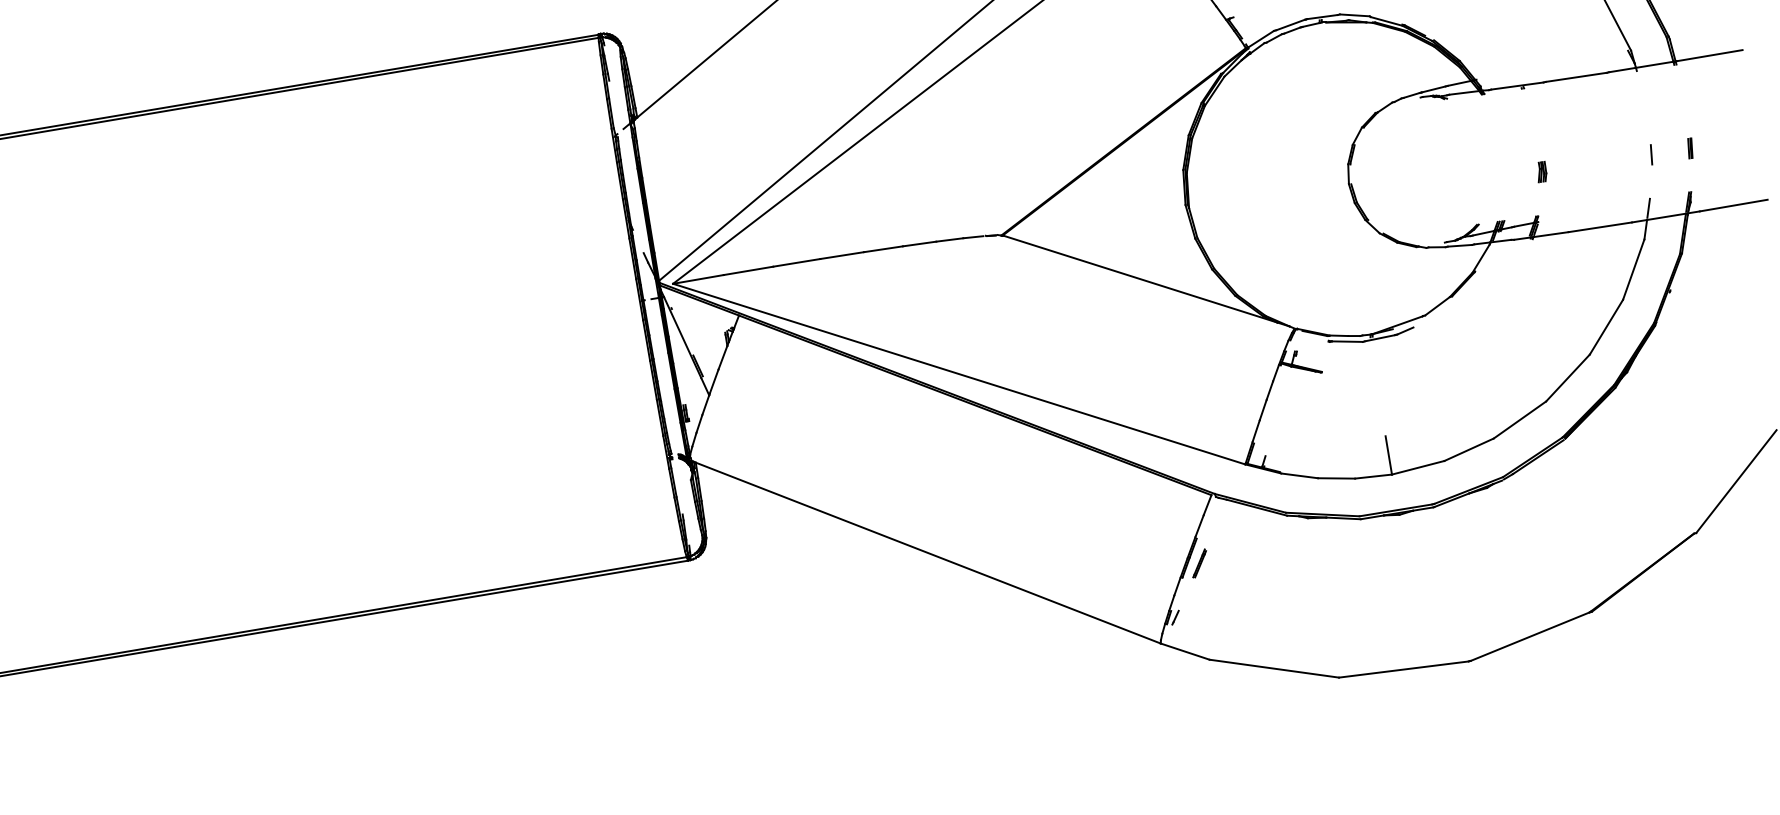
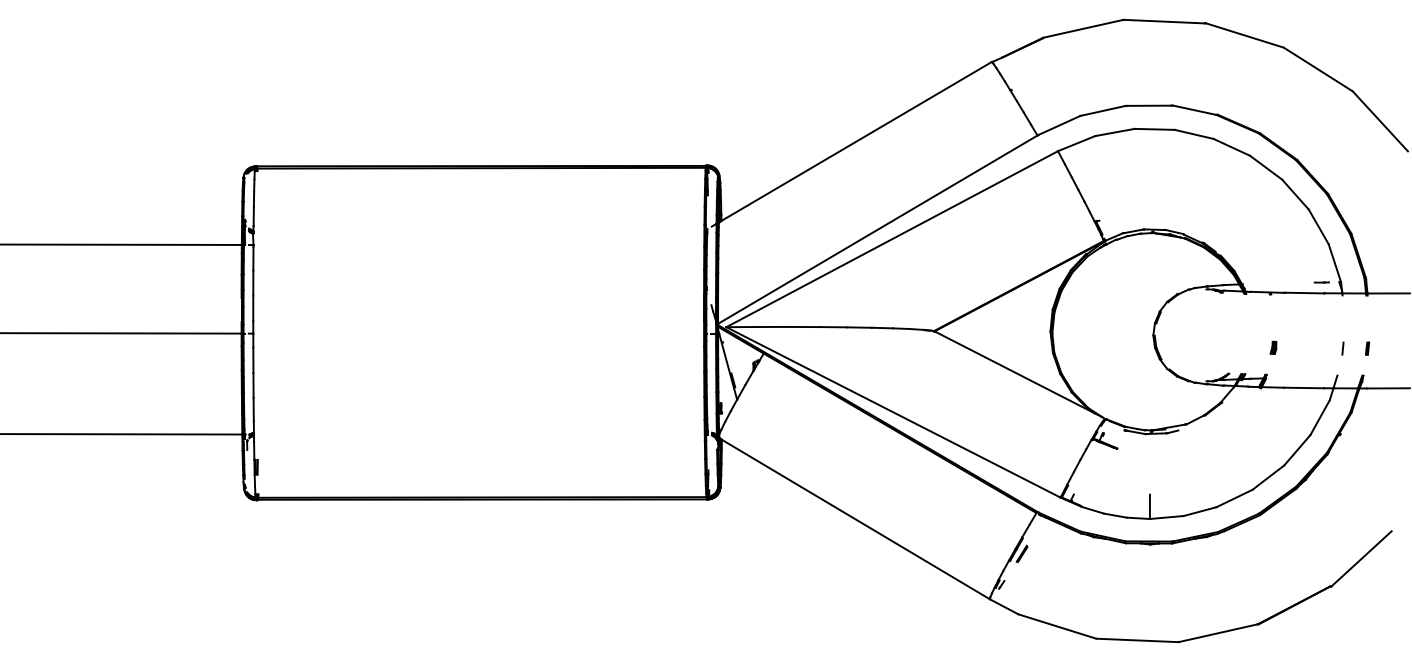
line: (1600, 56) -> (1321, 282), added

